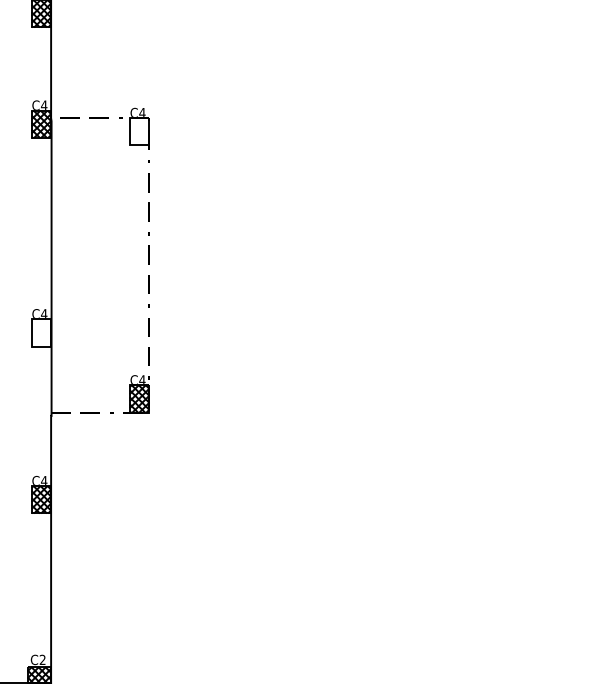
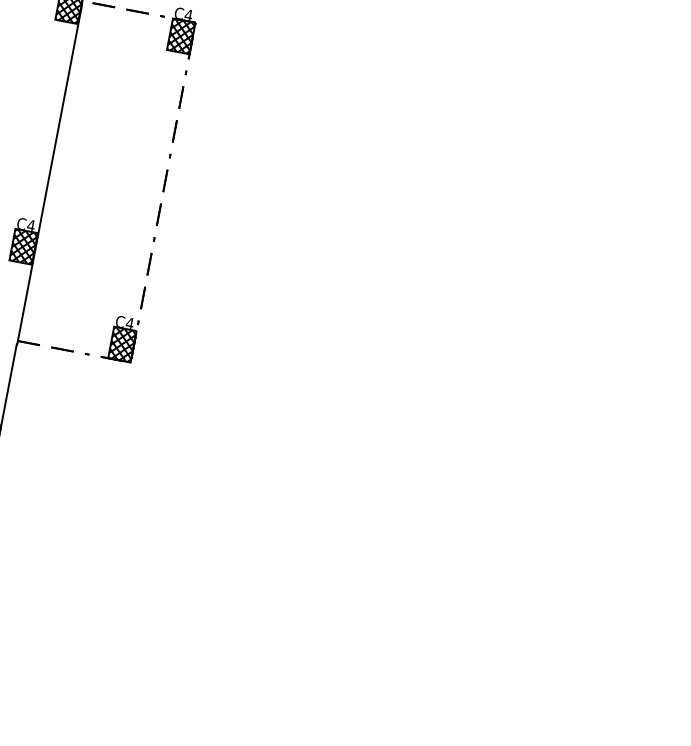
hatch: (139, 131) -> (181, 36), added
hatch: (41, 332) -> (23, 246), added

